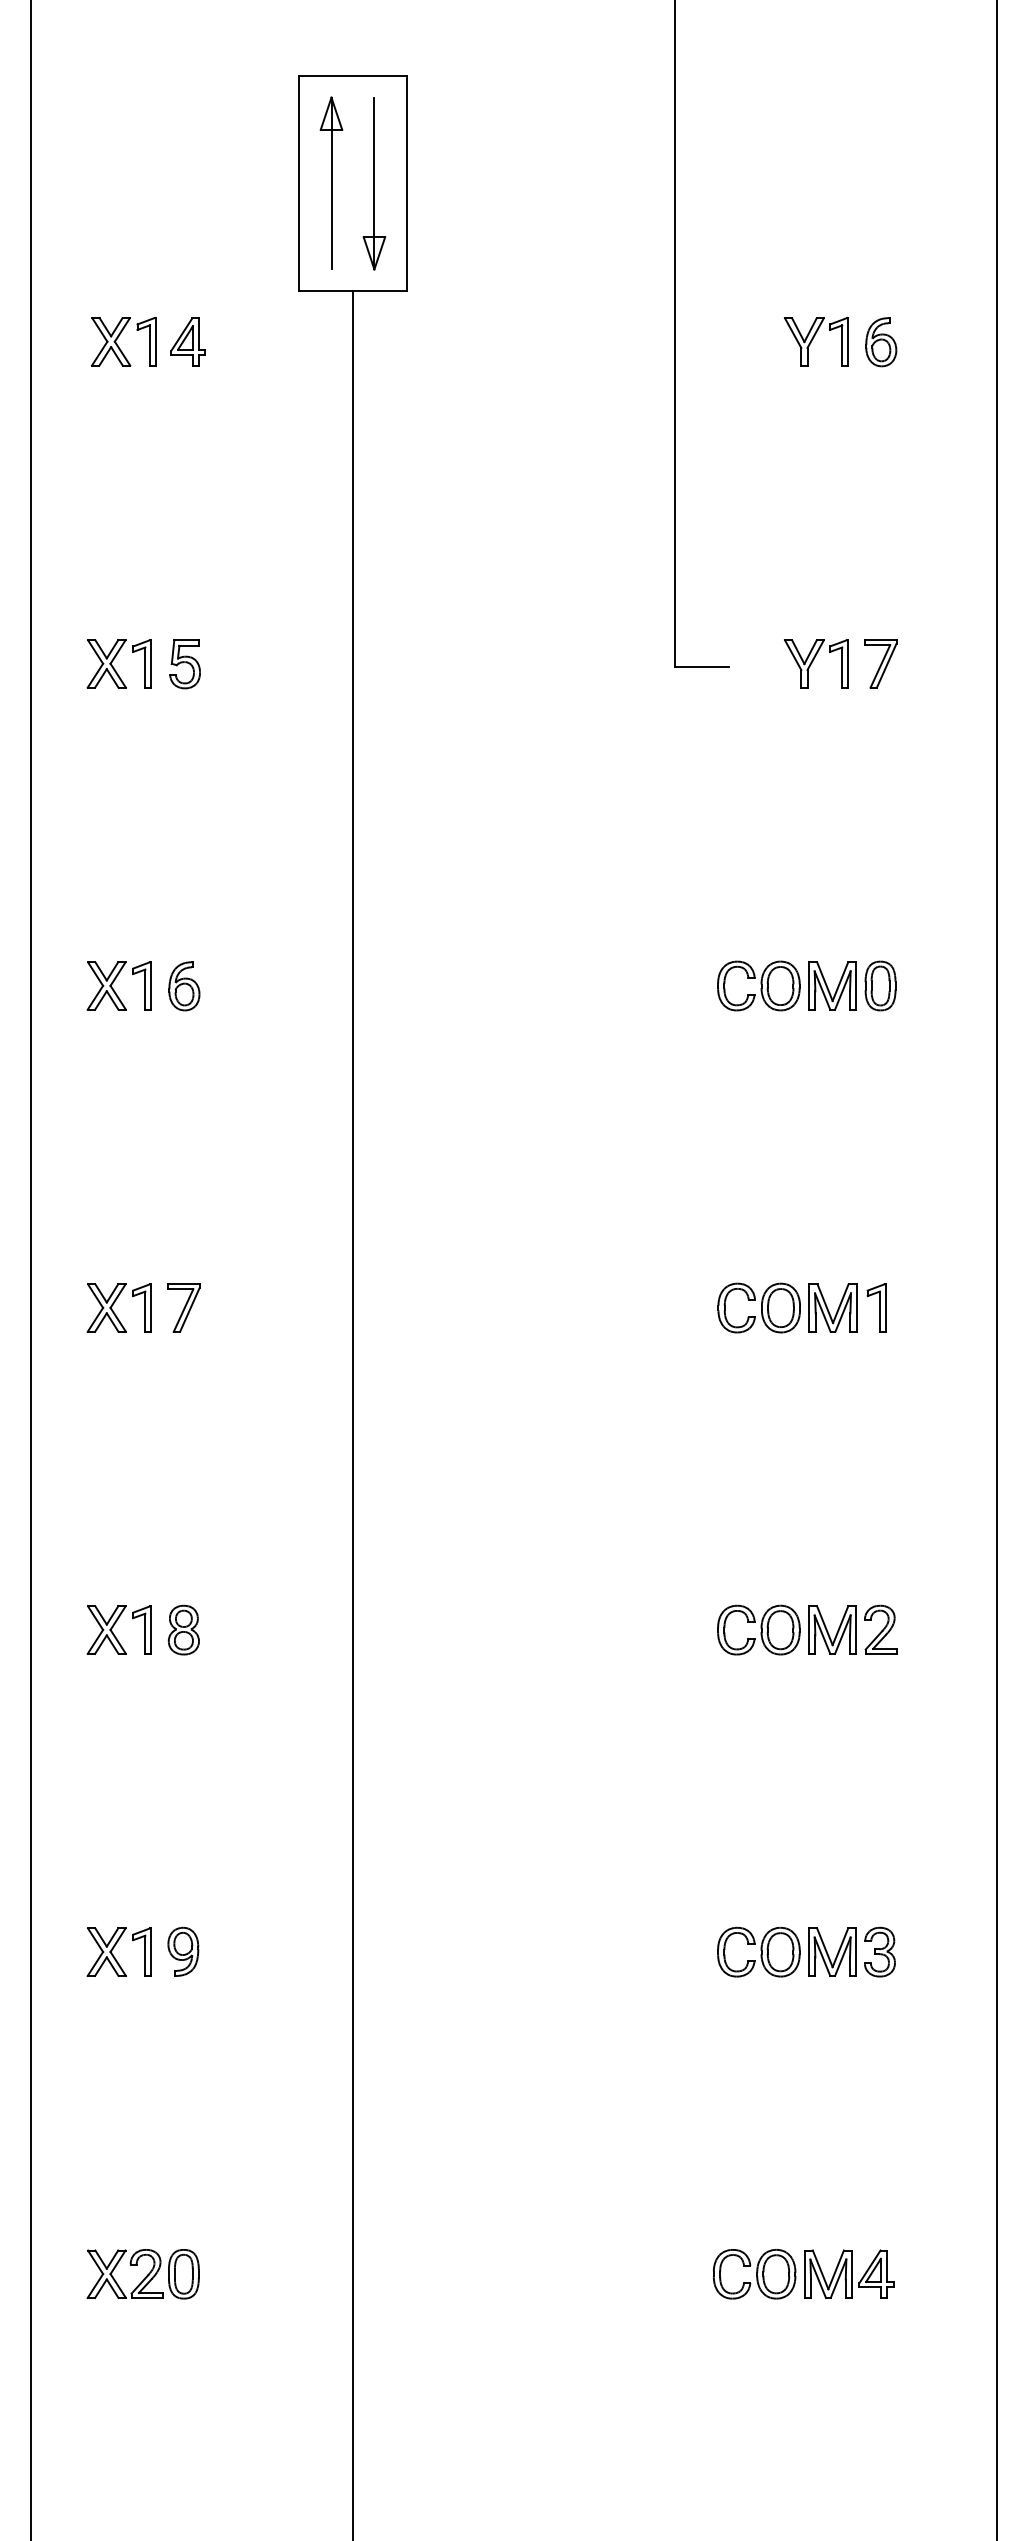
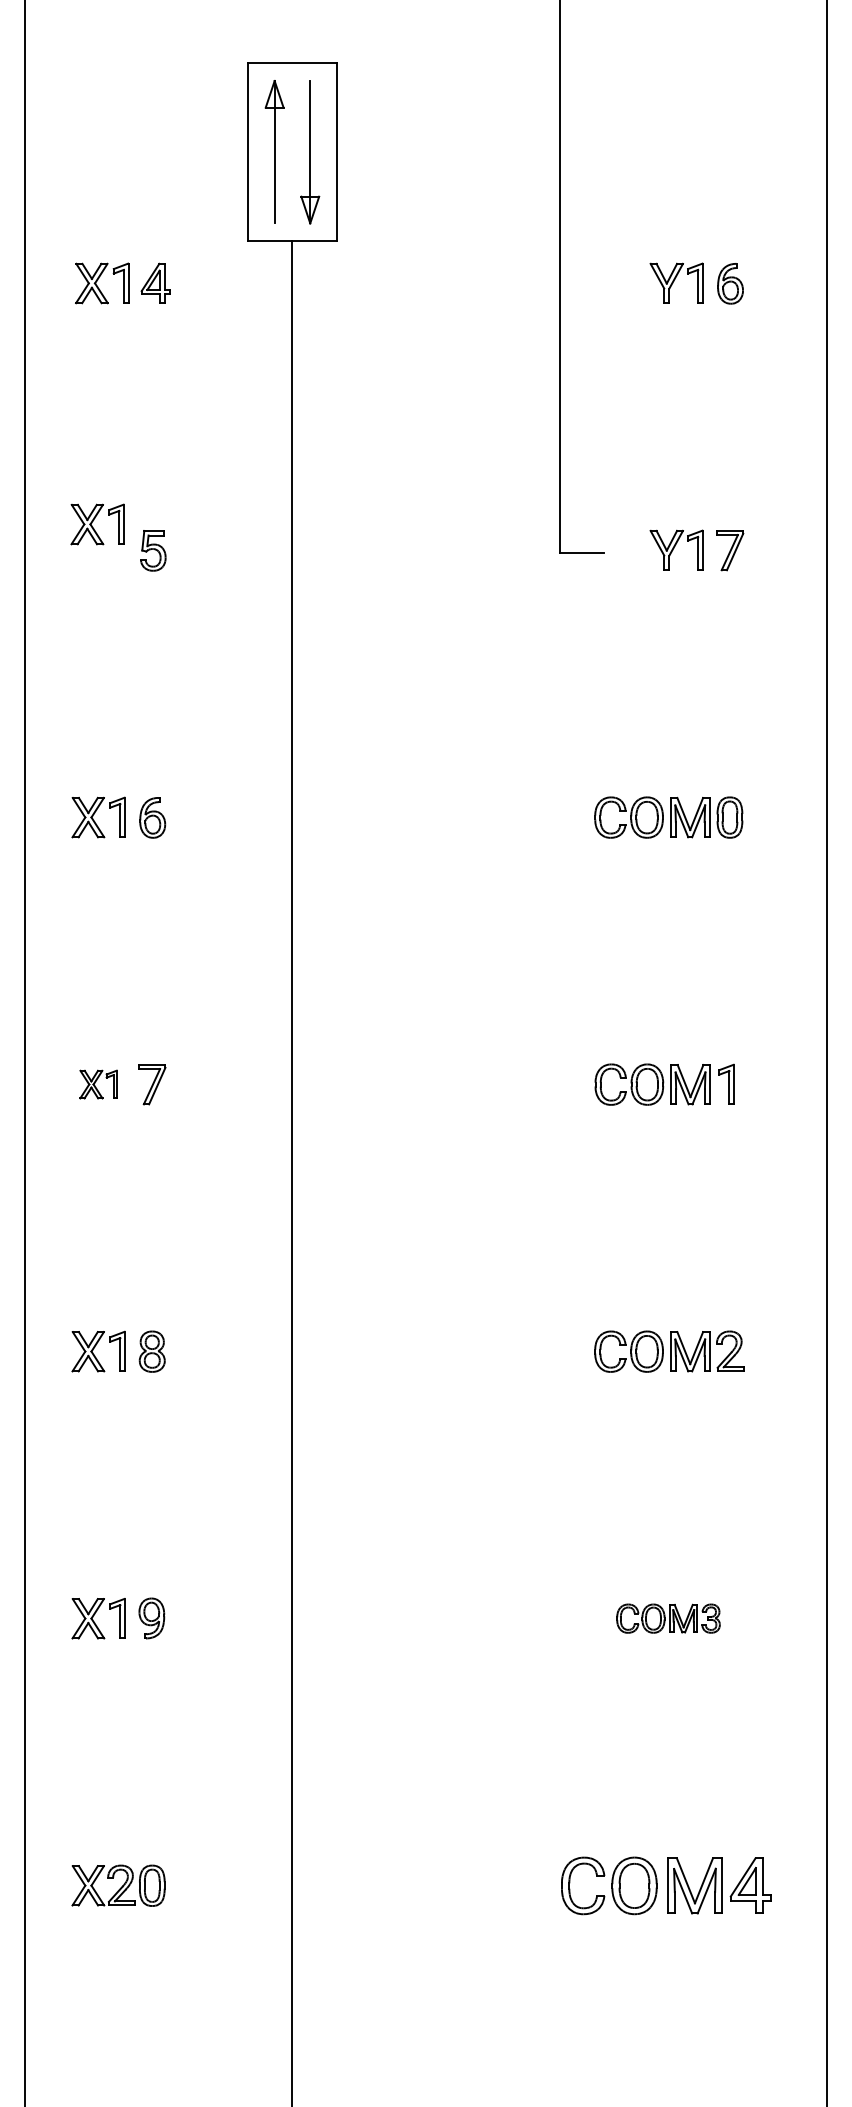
part: (119, 663) -> (97, 524), moved
part: (119, 1307) -> (98, 1084), size x0.7
part: (806, 1951) -> (668, 1618), size x0.7
part: (802, 2273) -> (665, 1885), size x1.4

